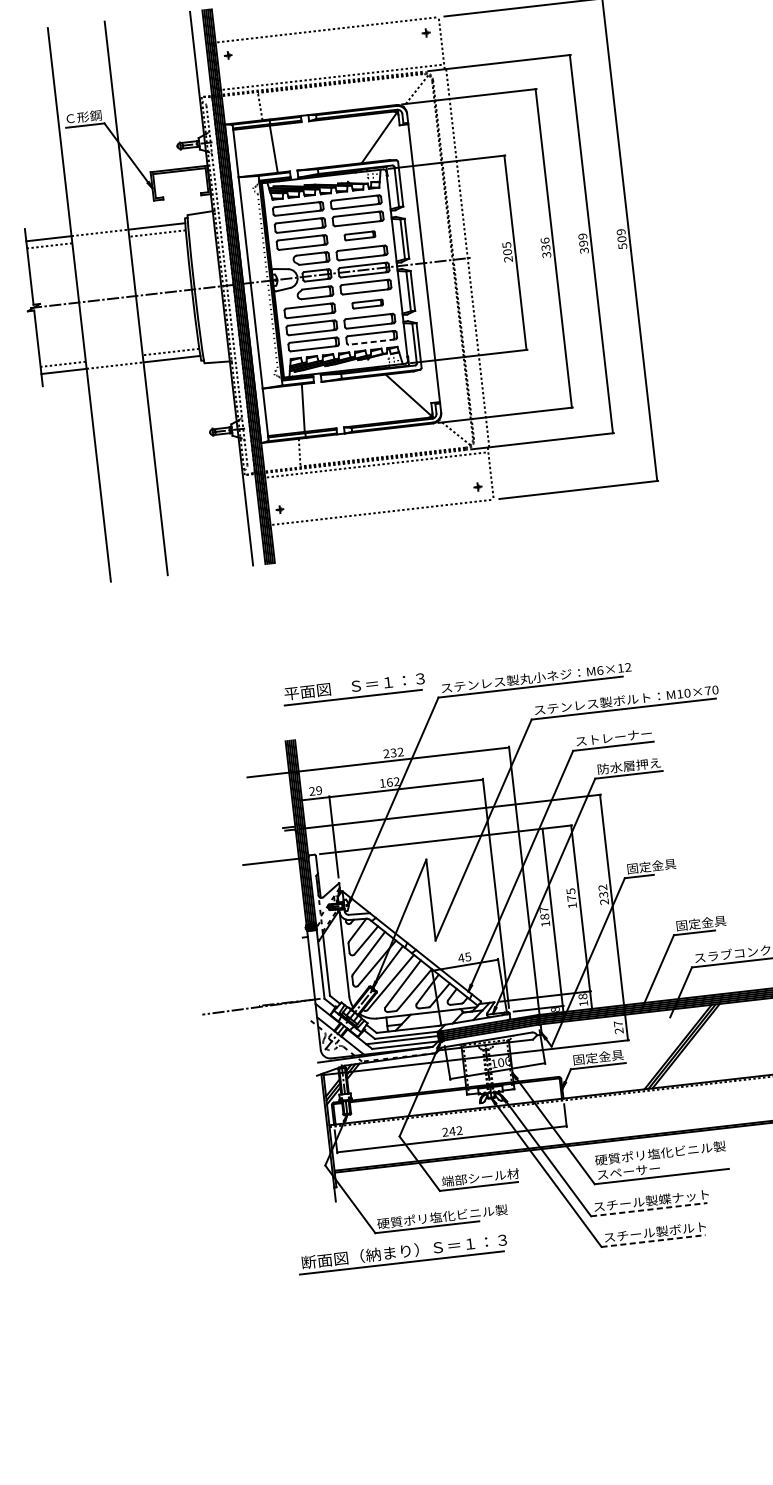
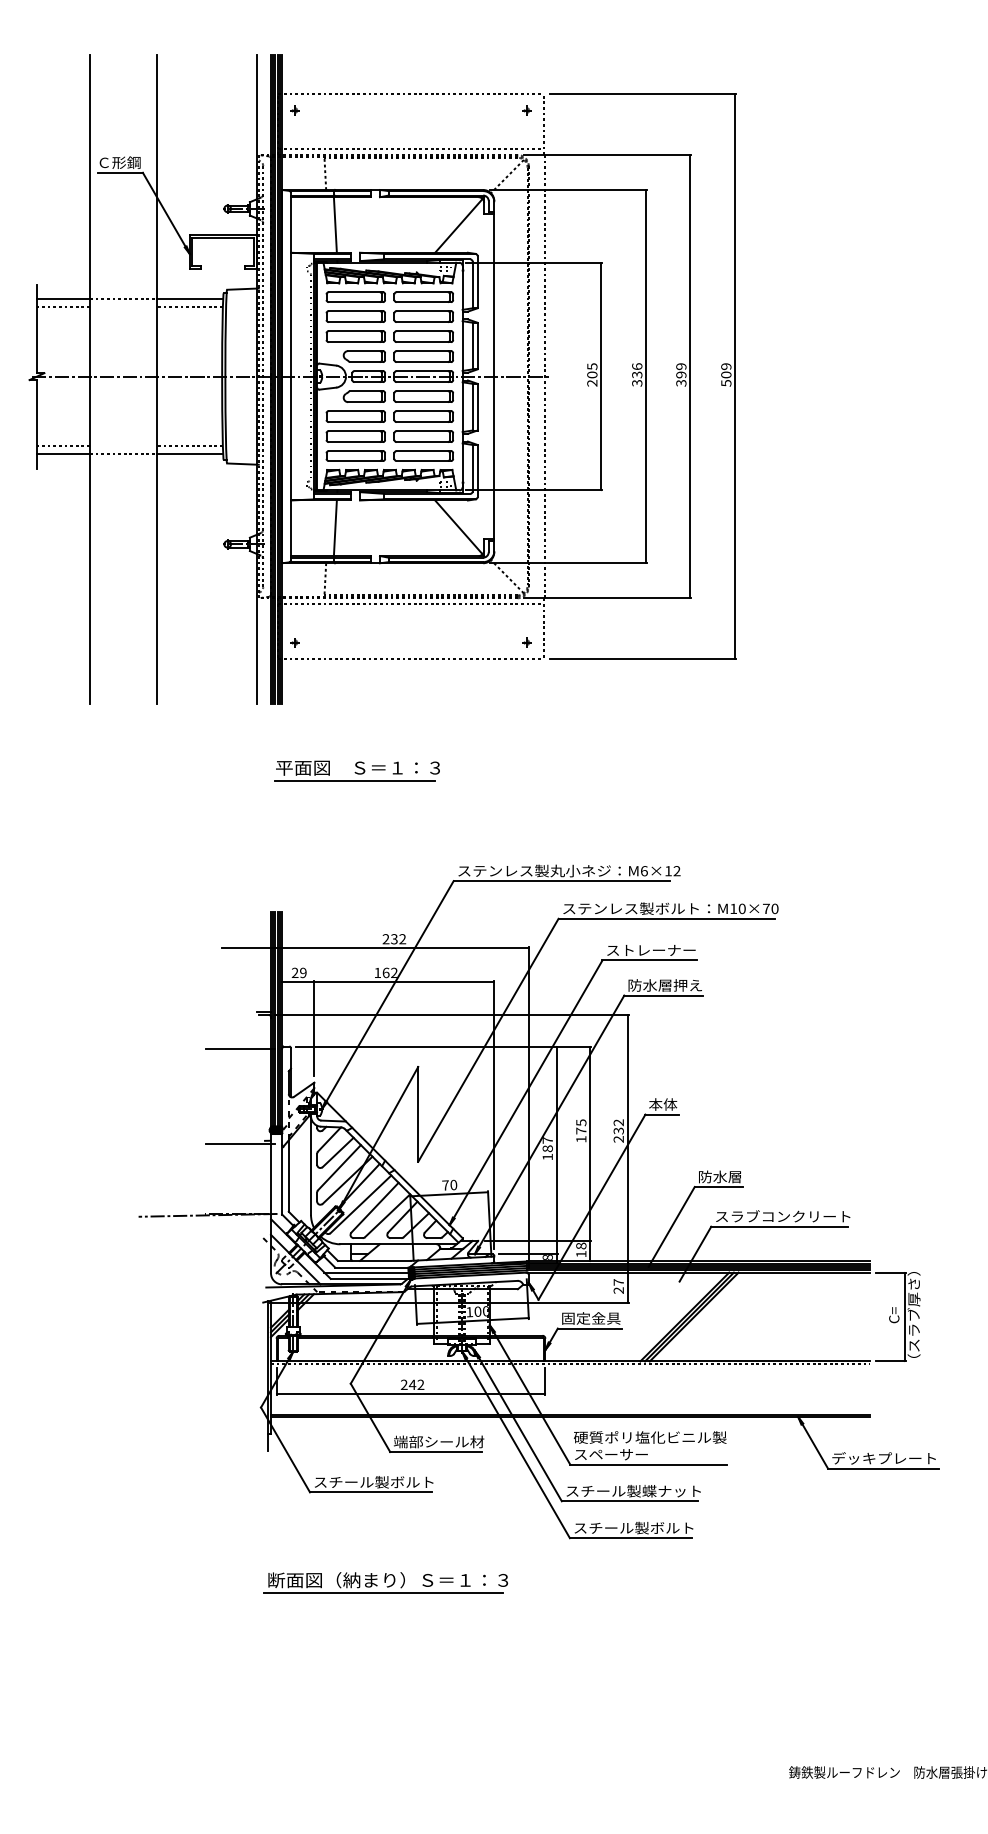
part: (359, 235) -> (423, 336), size x1.67
part: (367, 304) -> (423, 416), size x1.67
line: (371, 342) -> (423, 461), dashed -> solid
part: (353, 688) -> (356, 770), moved
text: (651, 866) -> (677, 1104), 固定金具 -> 本体
text: (700, 923) -> (727, 1176), 固定金具 -> 防水層
line: (282, 943) -> (240, 1144), added
text: (464, 956) -> (449, 1184), 45 -> 70
line: (649, 1209) -> (630, 1501), dashed -> solid
text: (442, 1216) -> (389, 1481), 硬質ポリ塩化ビニル製 -> スチール製ボルト
line: (653, 1241) -> (630, 1538), dashed -> solid
part: (402, 1253) -> (385, 1582), moved

